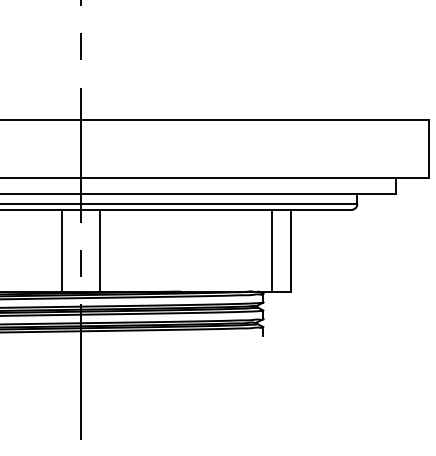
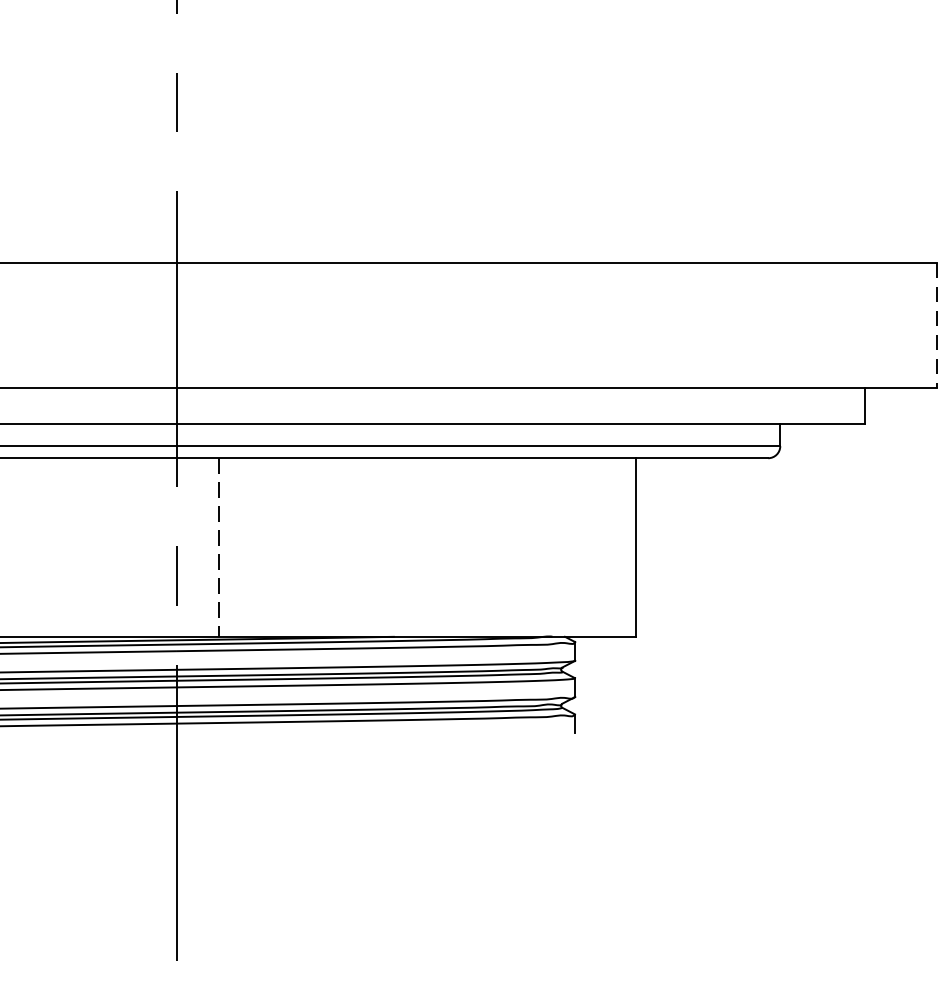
line: (429, 149) -> (937, 326), solid -> dashed
line: (61, 250) -> (134, 547), removed
line: (100, 250) -> (219, 547), solid -> dashed
line: (271, 250) -> (592, 547), removed

